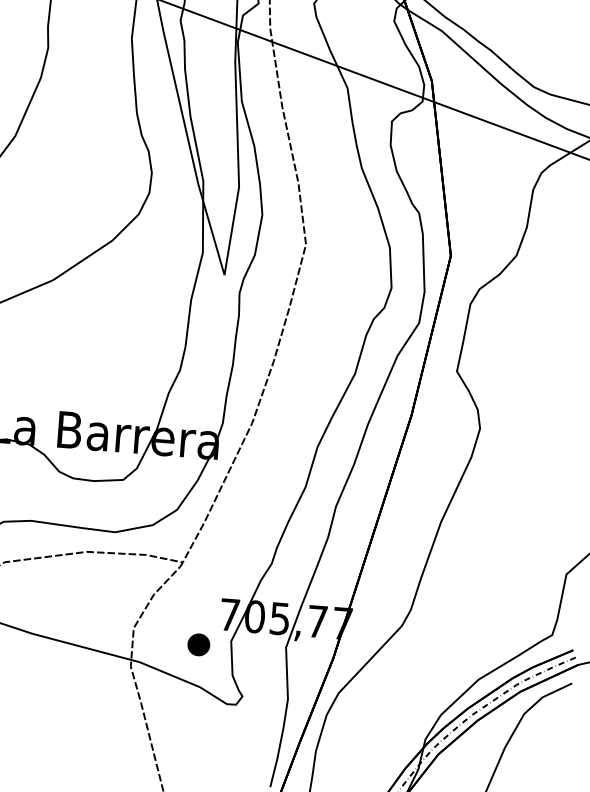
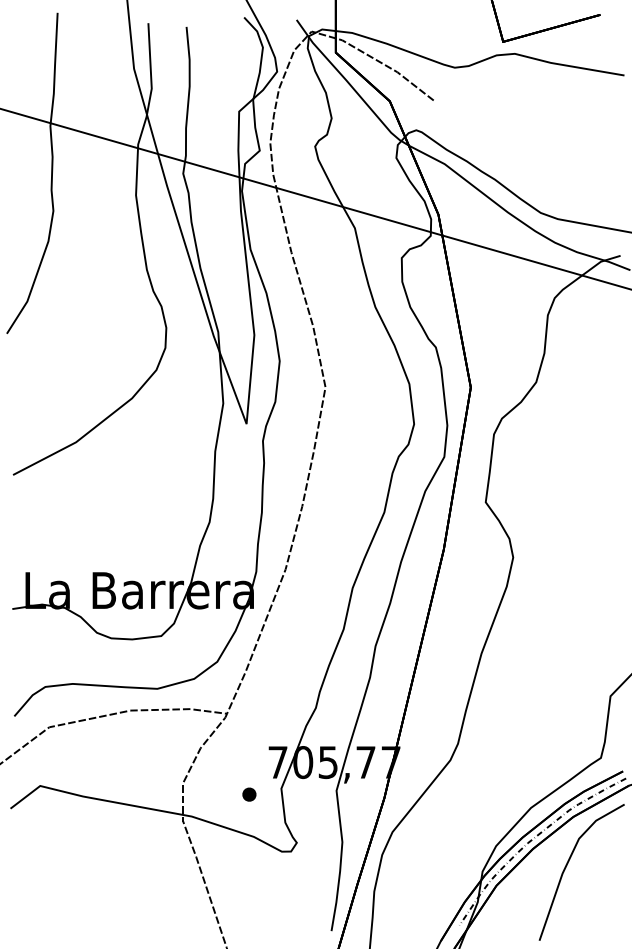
part: (198, 644) -> (249, 794), size x0.62

